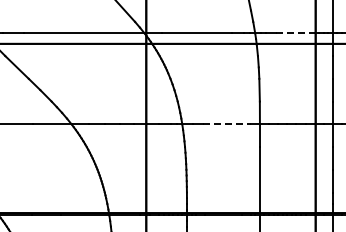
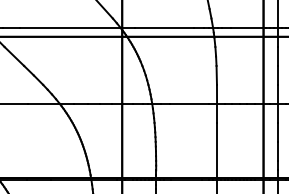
line: (295, 33) -> (246, 28), dashed -> solid
line: (227, 124) -> (189, 104), dashed -> solid

